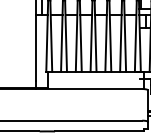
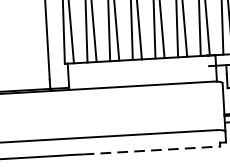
line: (99, 131) -> (151, 150), solid -> dashed

